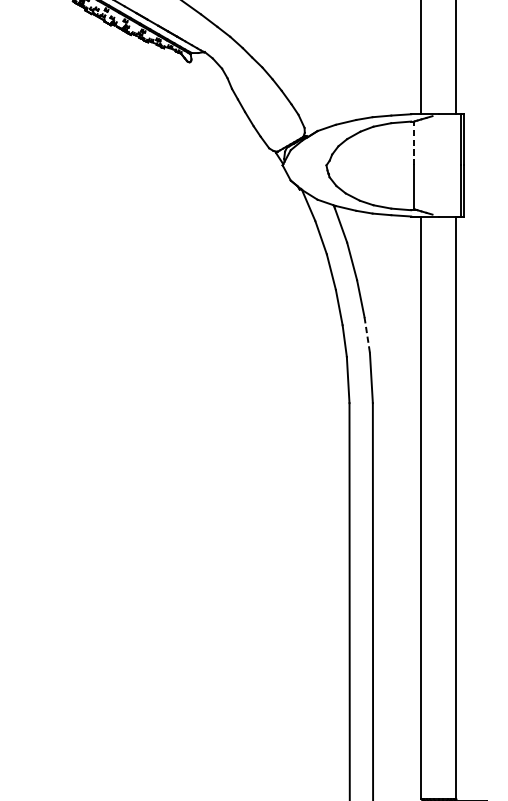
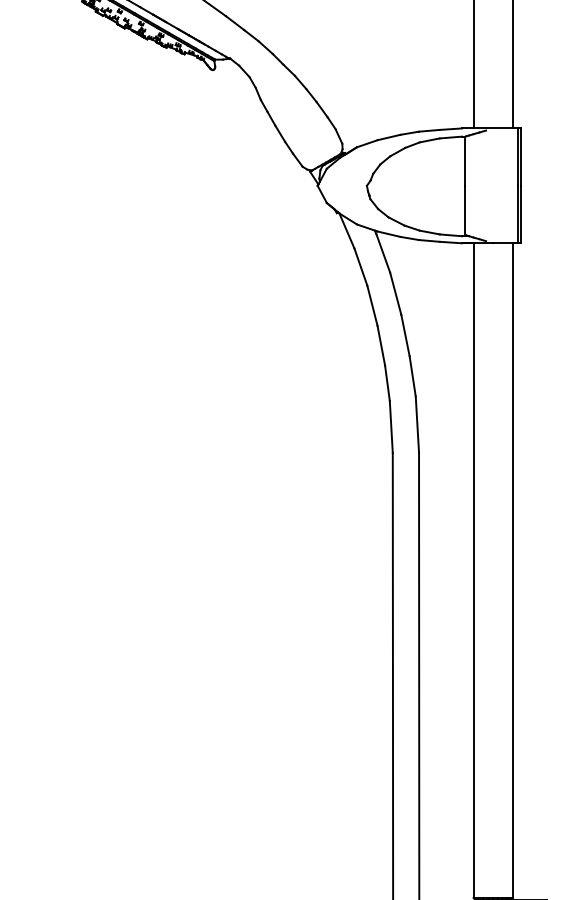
line: (414, 143) -> (465, 161), dashed -> solid
line: (367, 335) -> (412, 376), dashed -> solid

